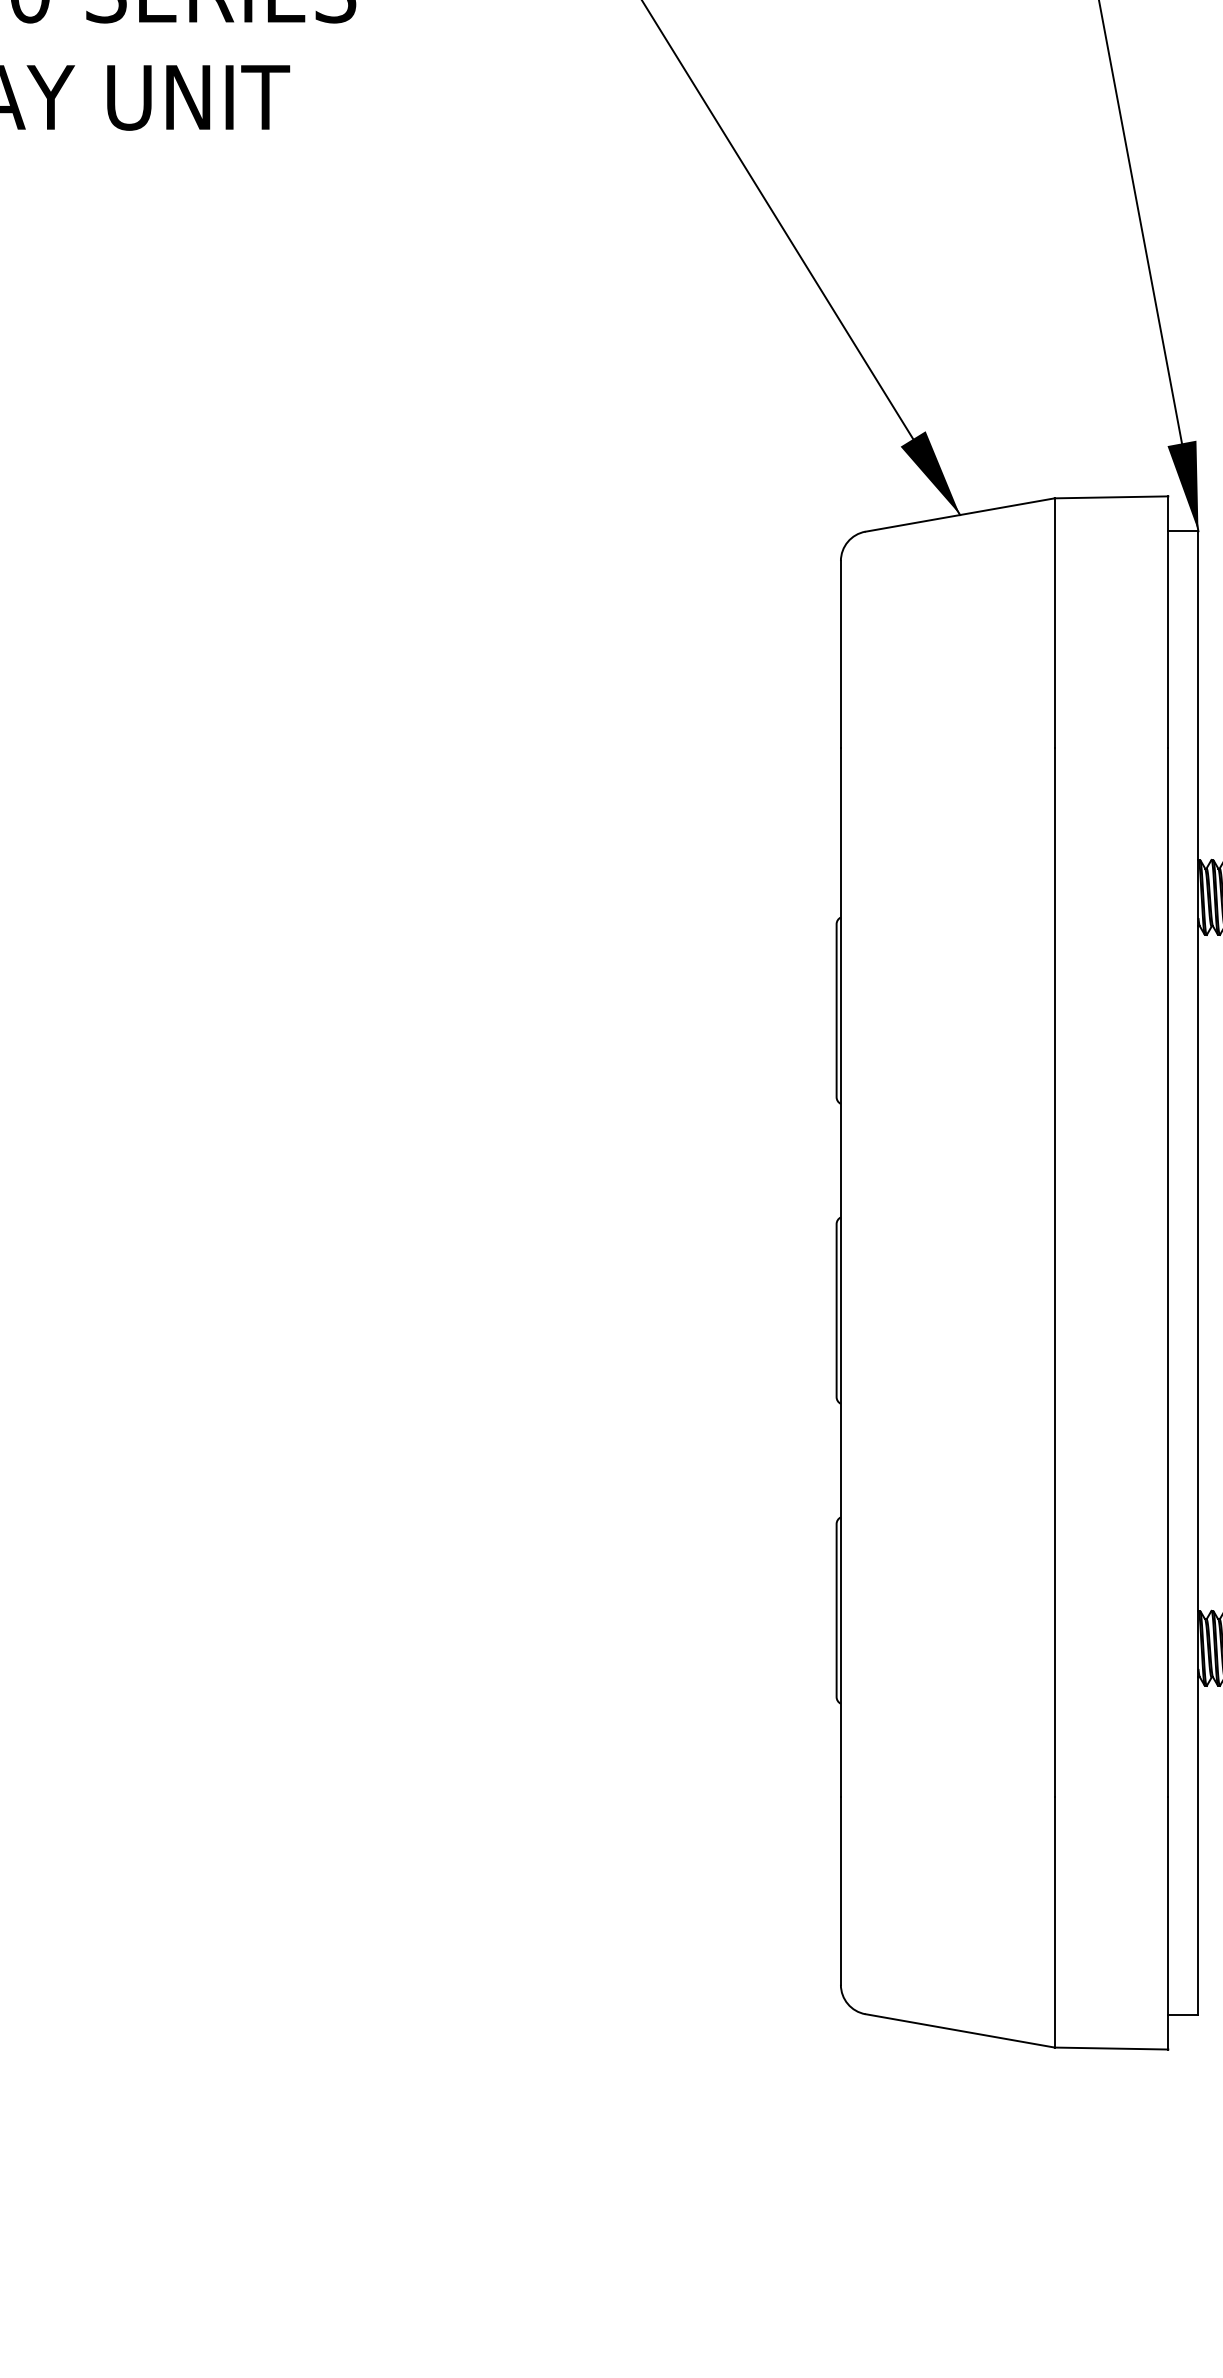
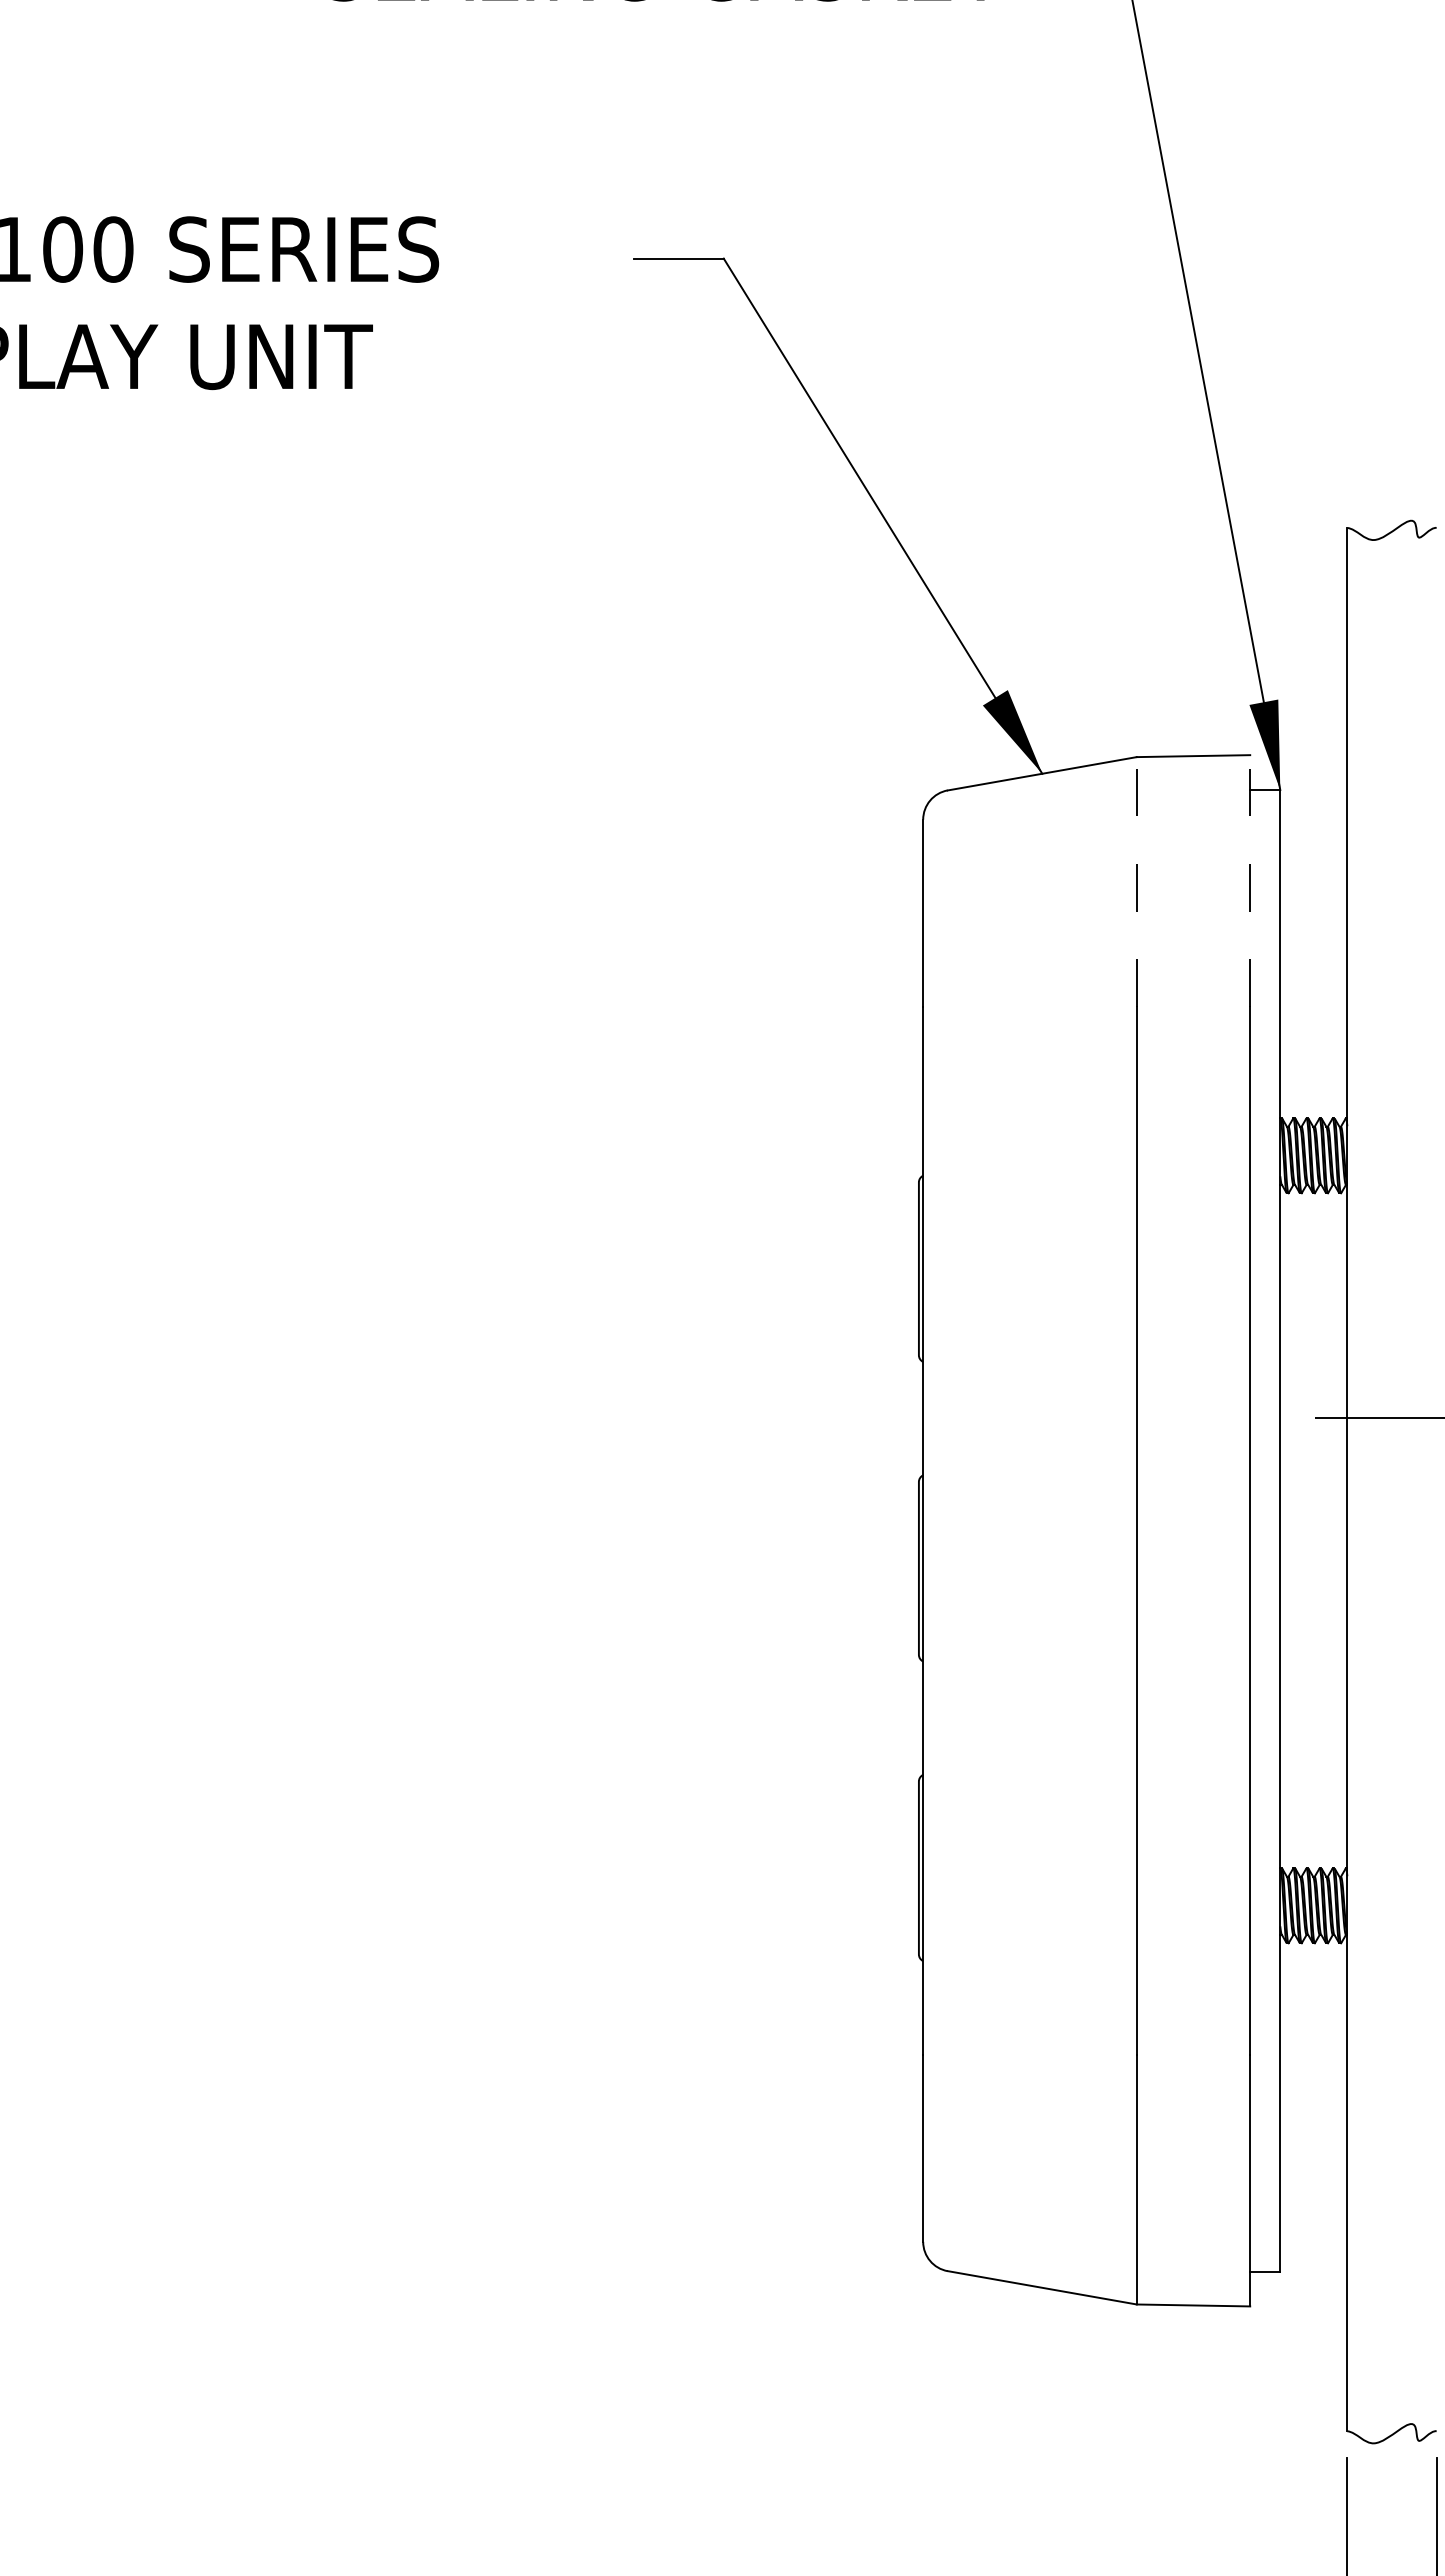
line: (1168, 622) -> (1250, 881), solid -> dashed
line: (1054, 623) -> (1136, 882), solid -> dashed

